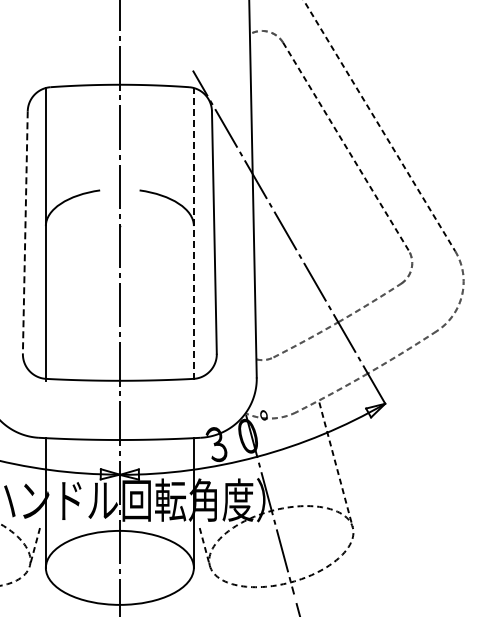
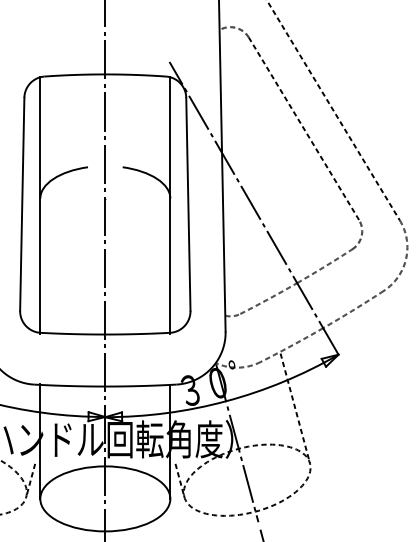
line: (25, 233) -> (22, 205), dashed -> solid
line: (193, 233) -> (170, 205), dashed -> solid

